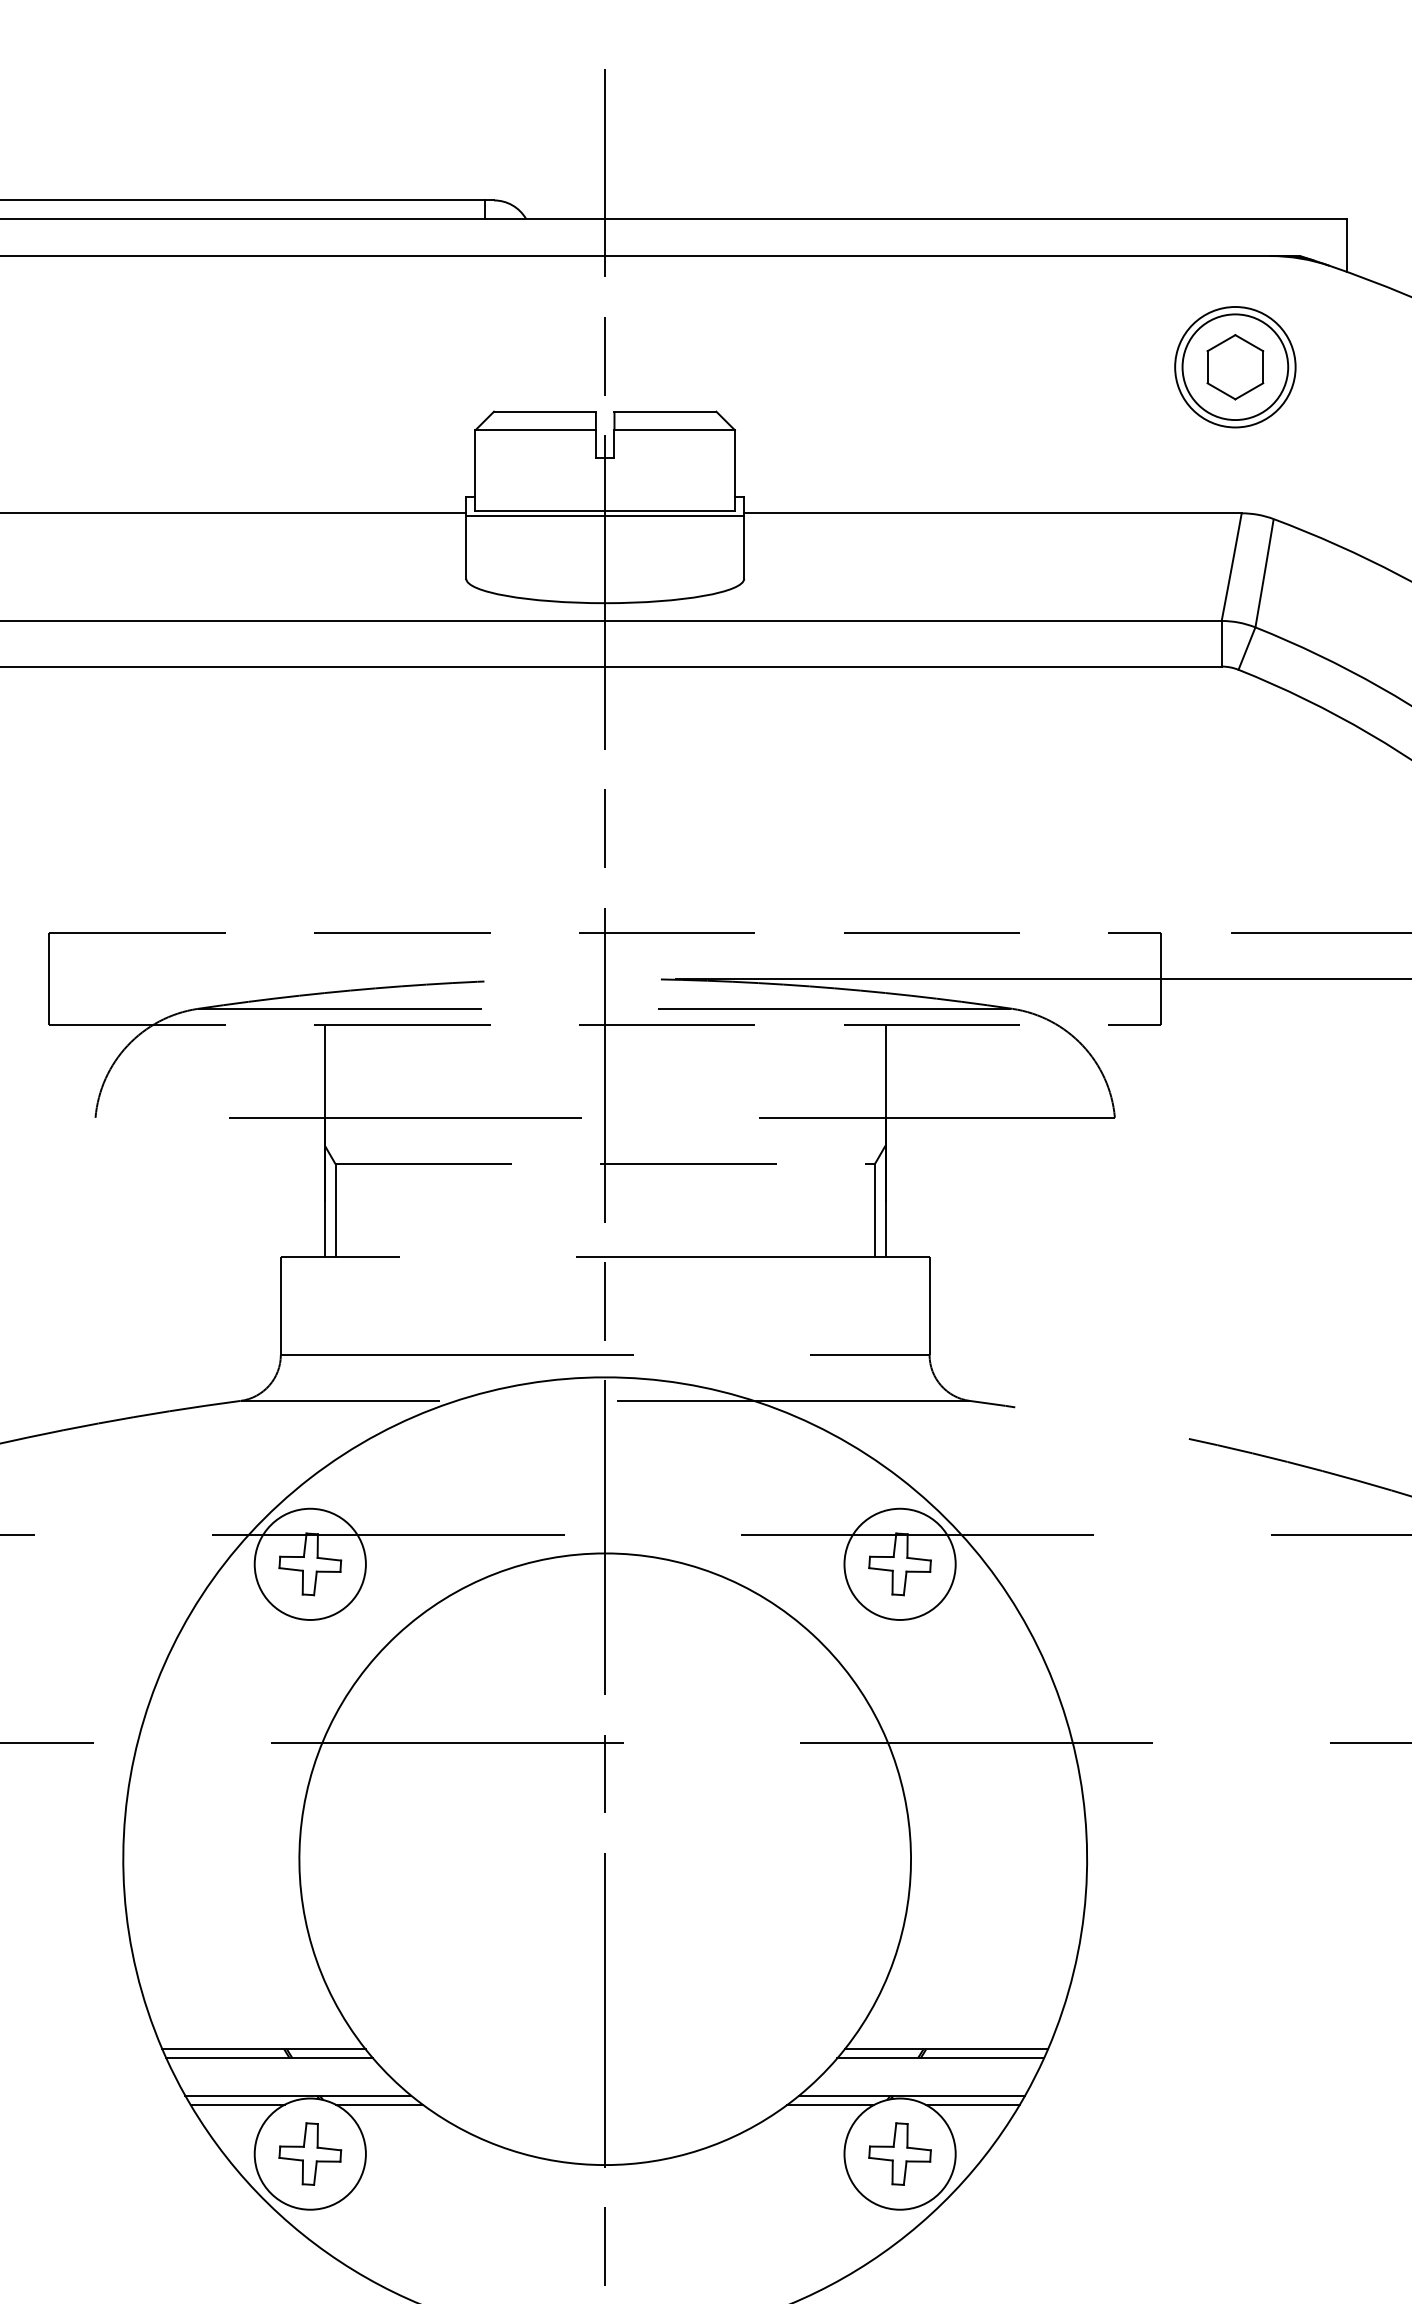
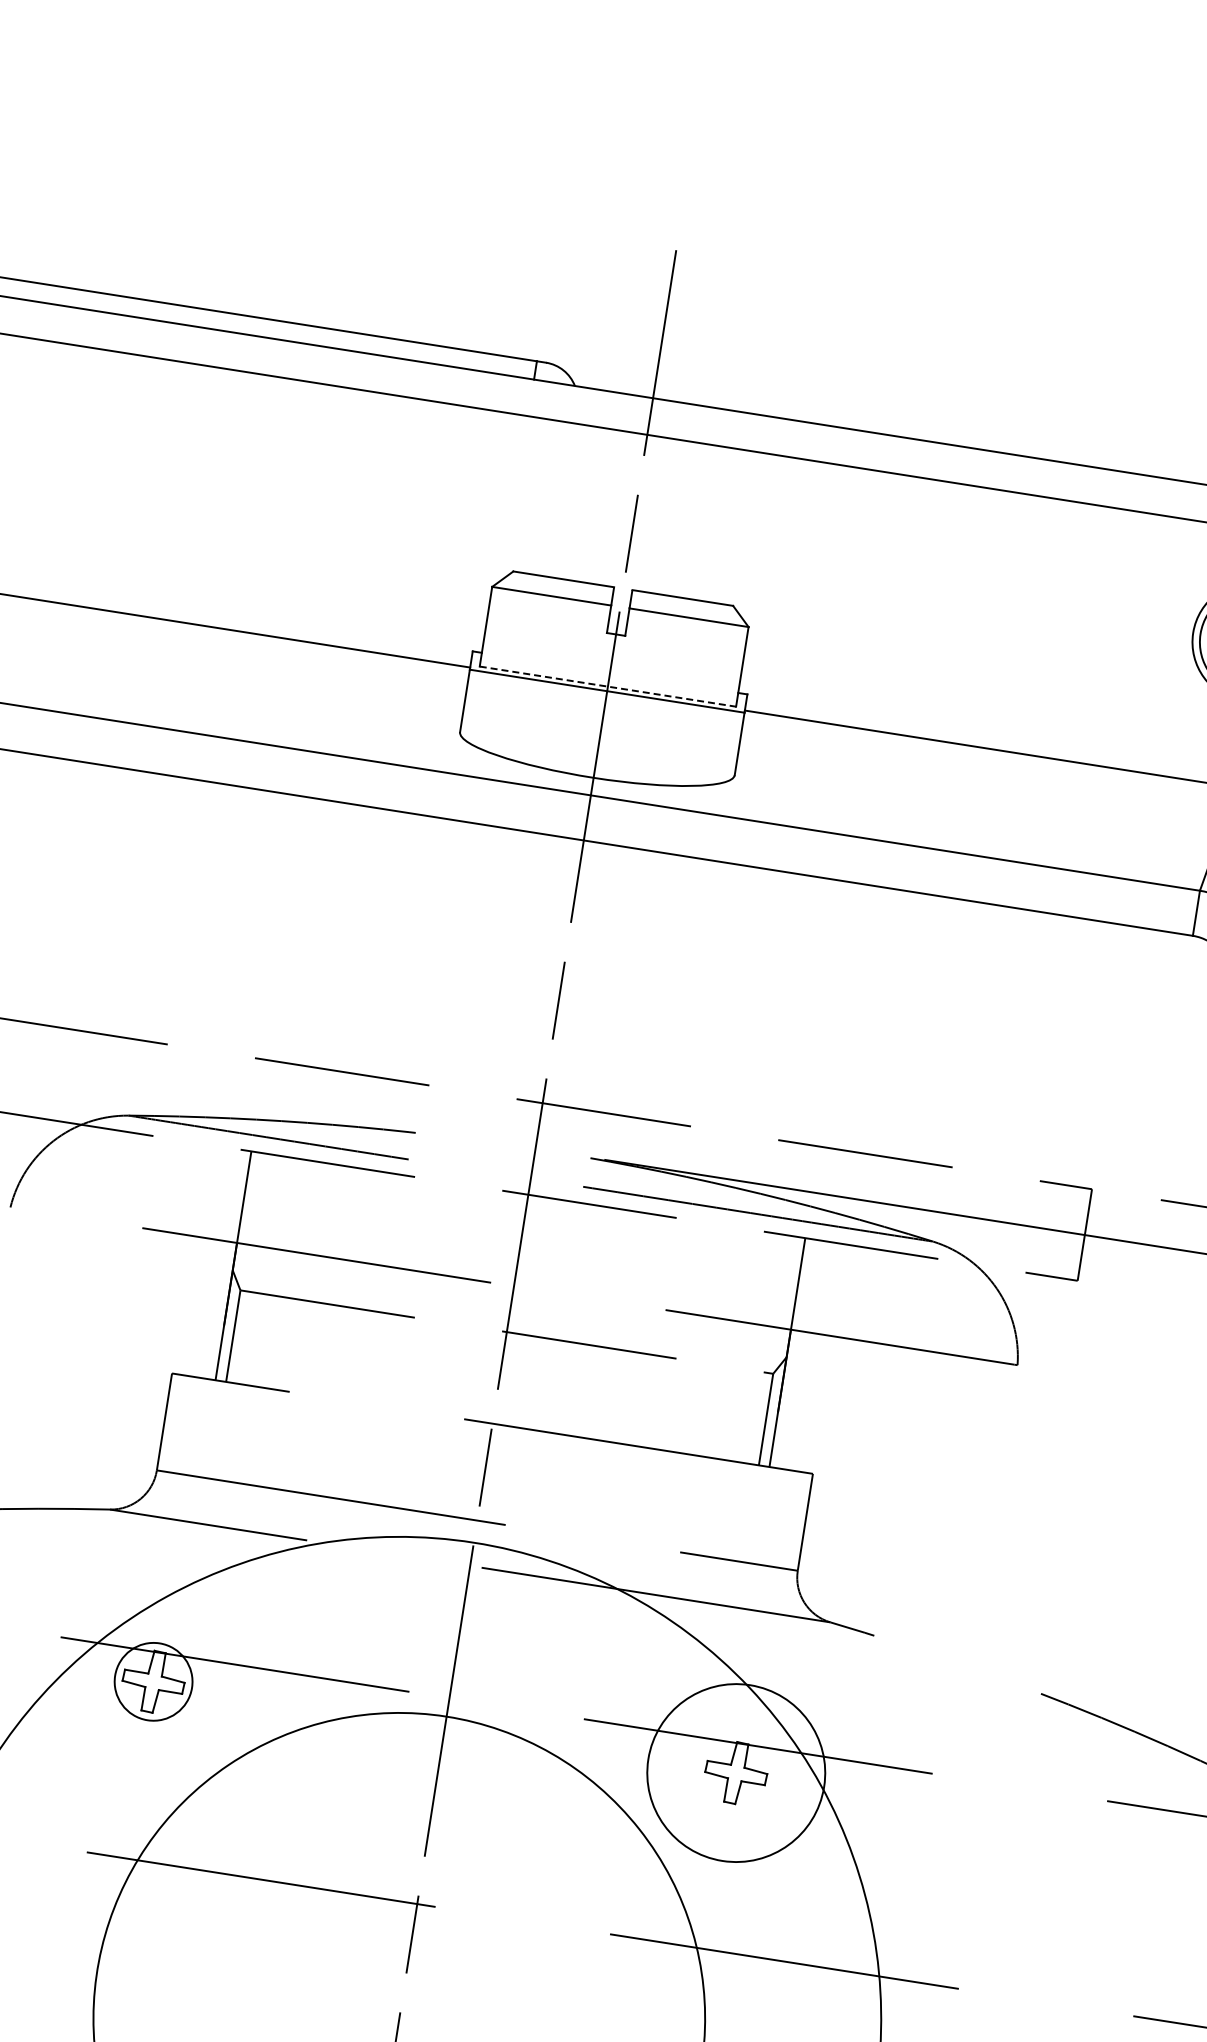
line: (605, 510) -> (608, 686), solid -> dashed
circle: (309, 1563) -> (152, 1680), size x0.7
circle: (899, 1563) -> (735, 1772), size x1.6

